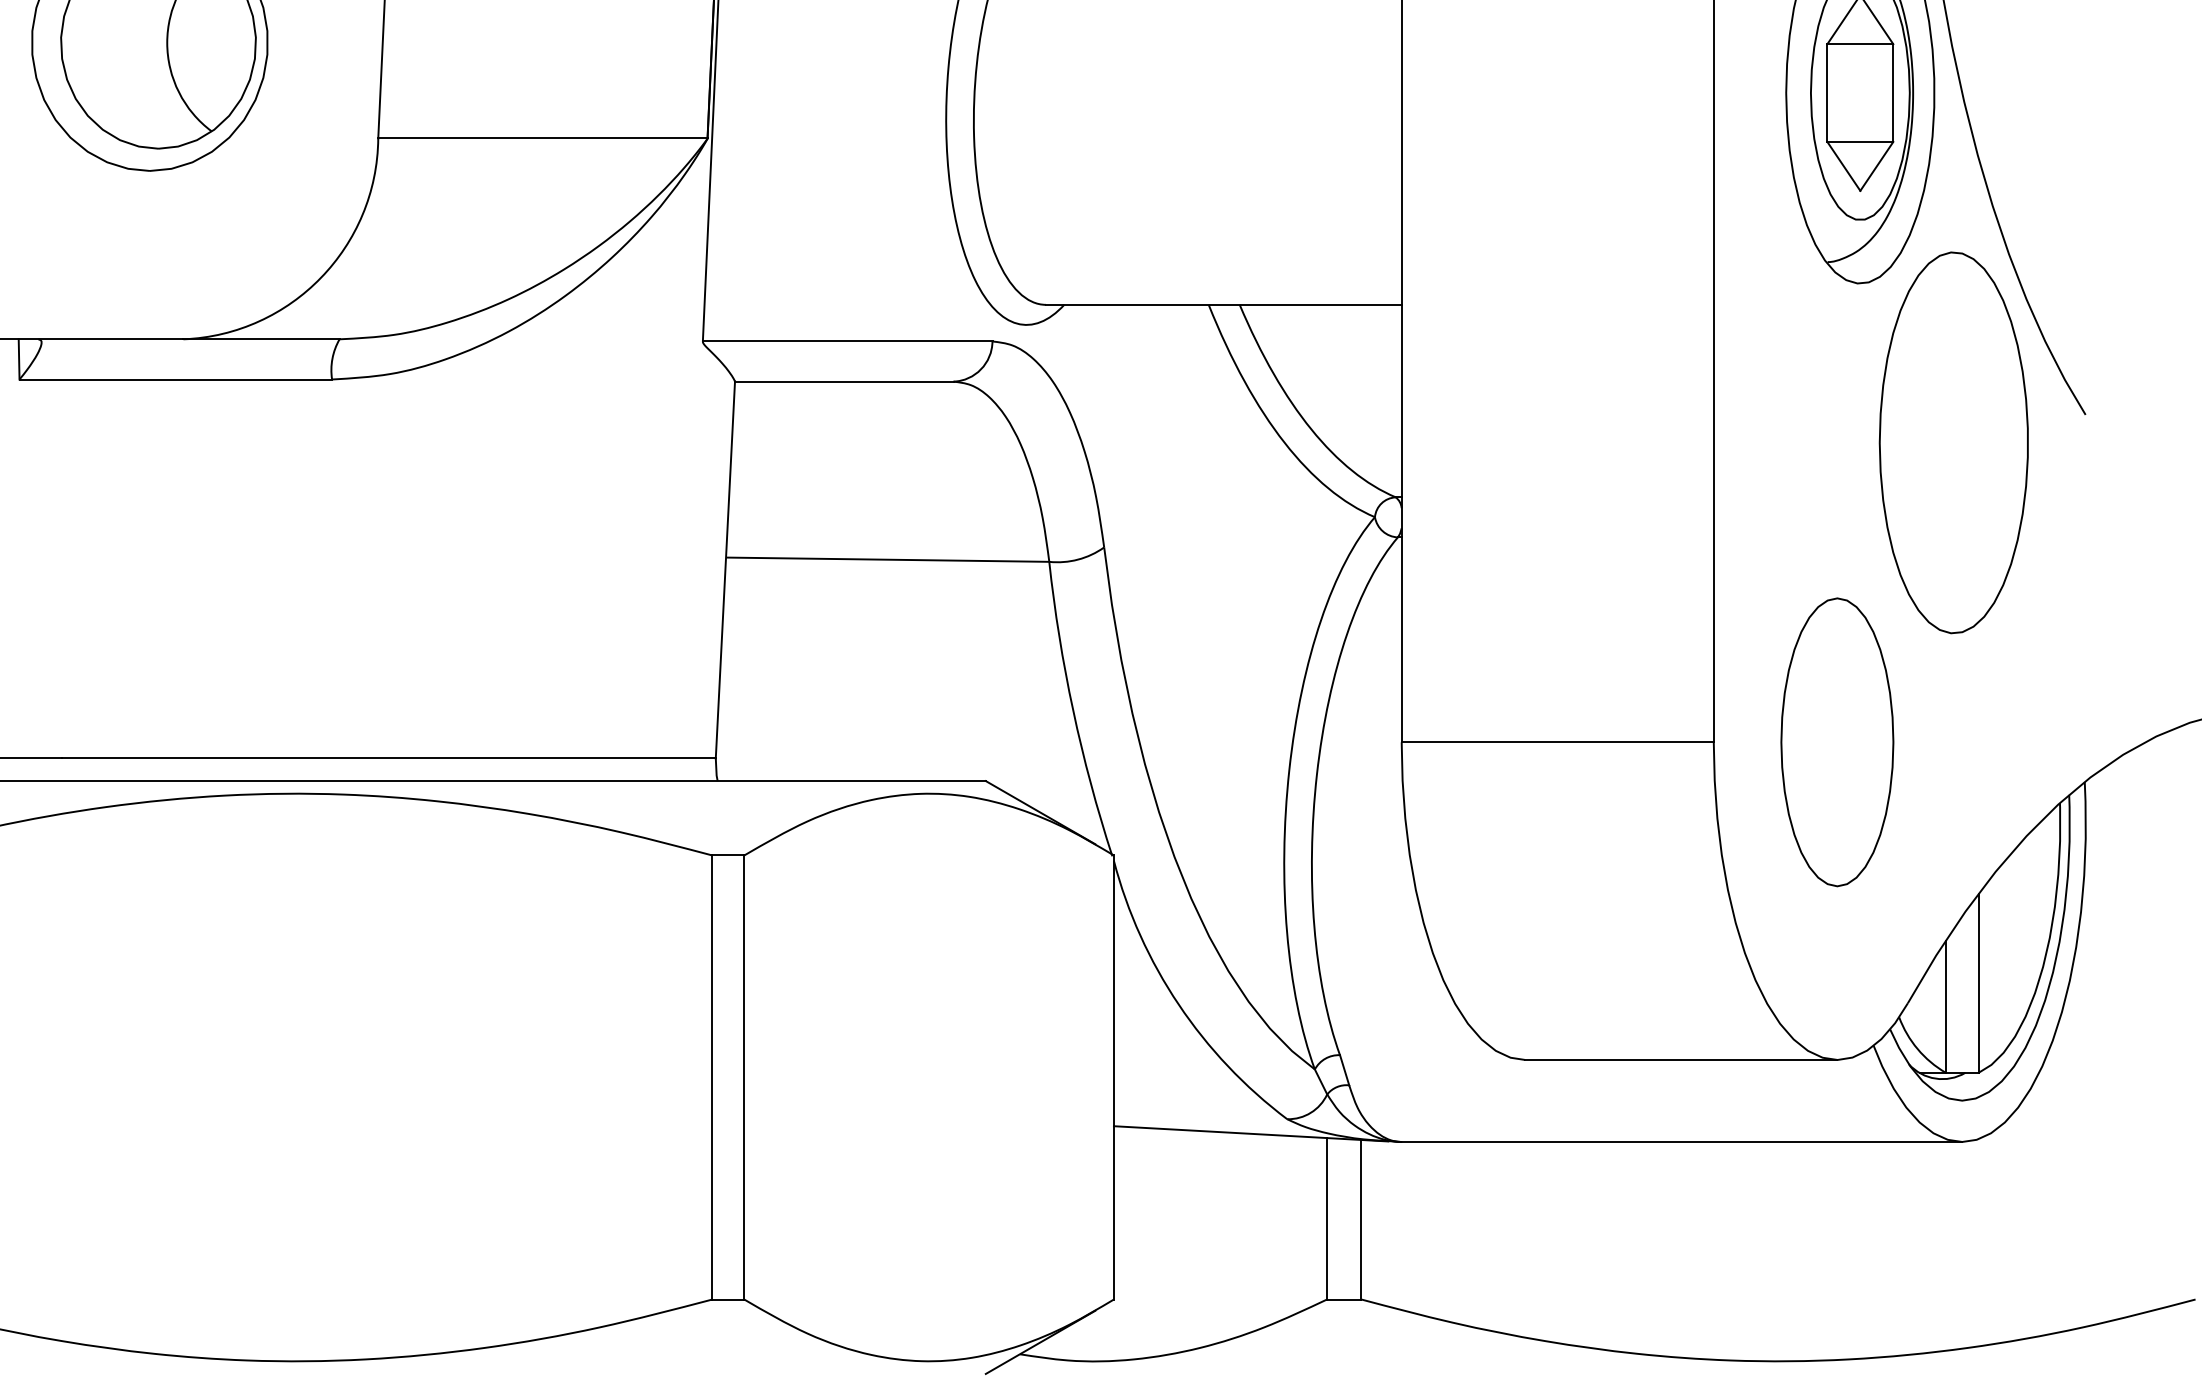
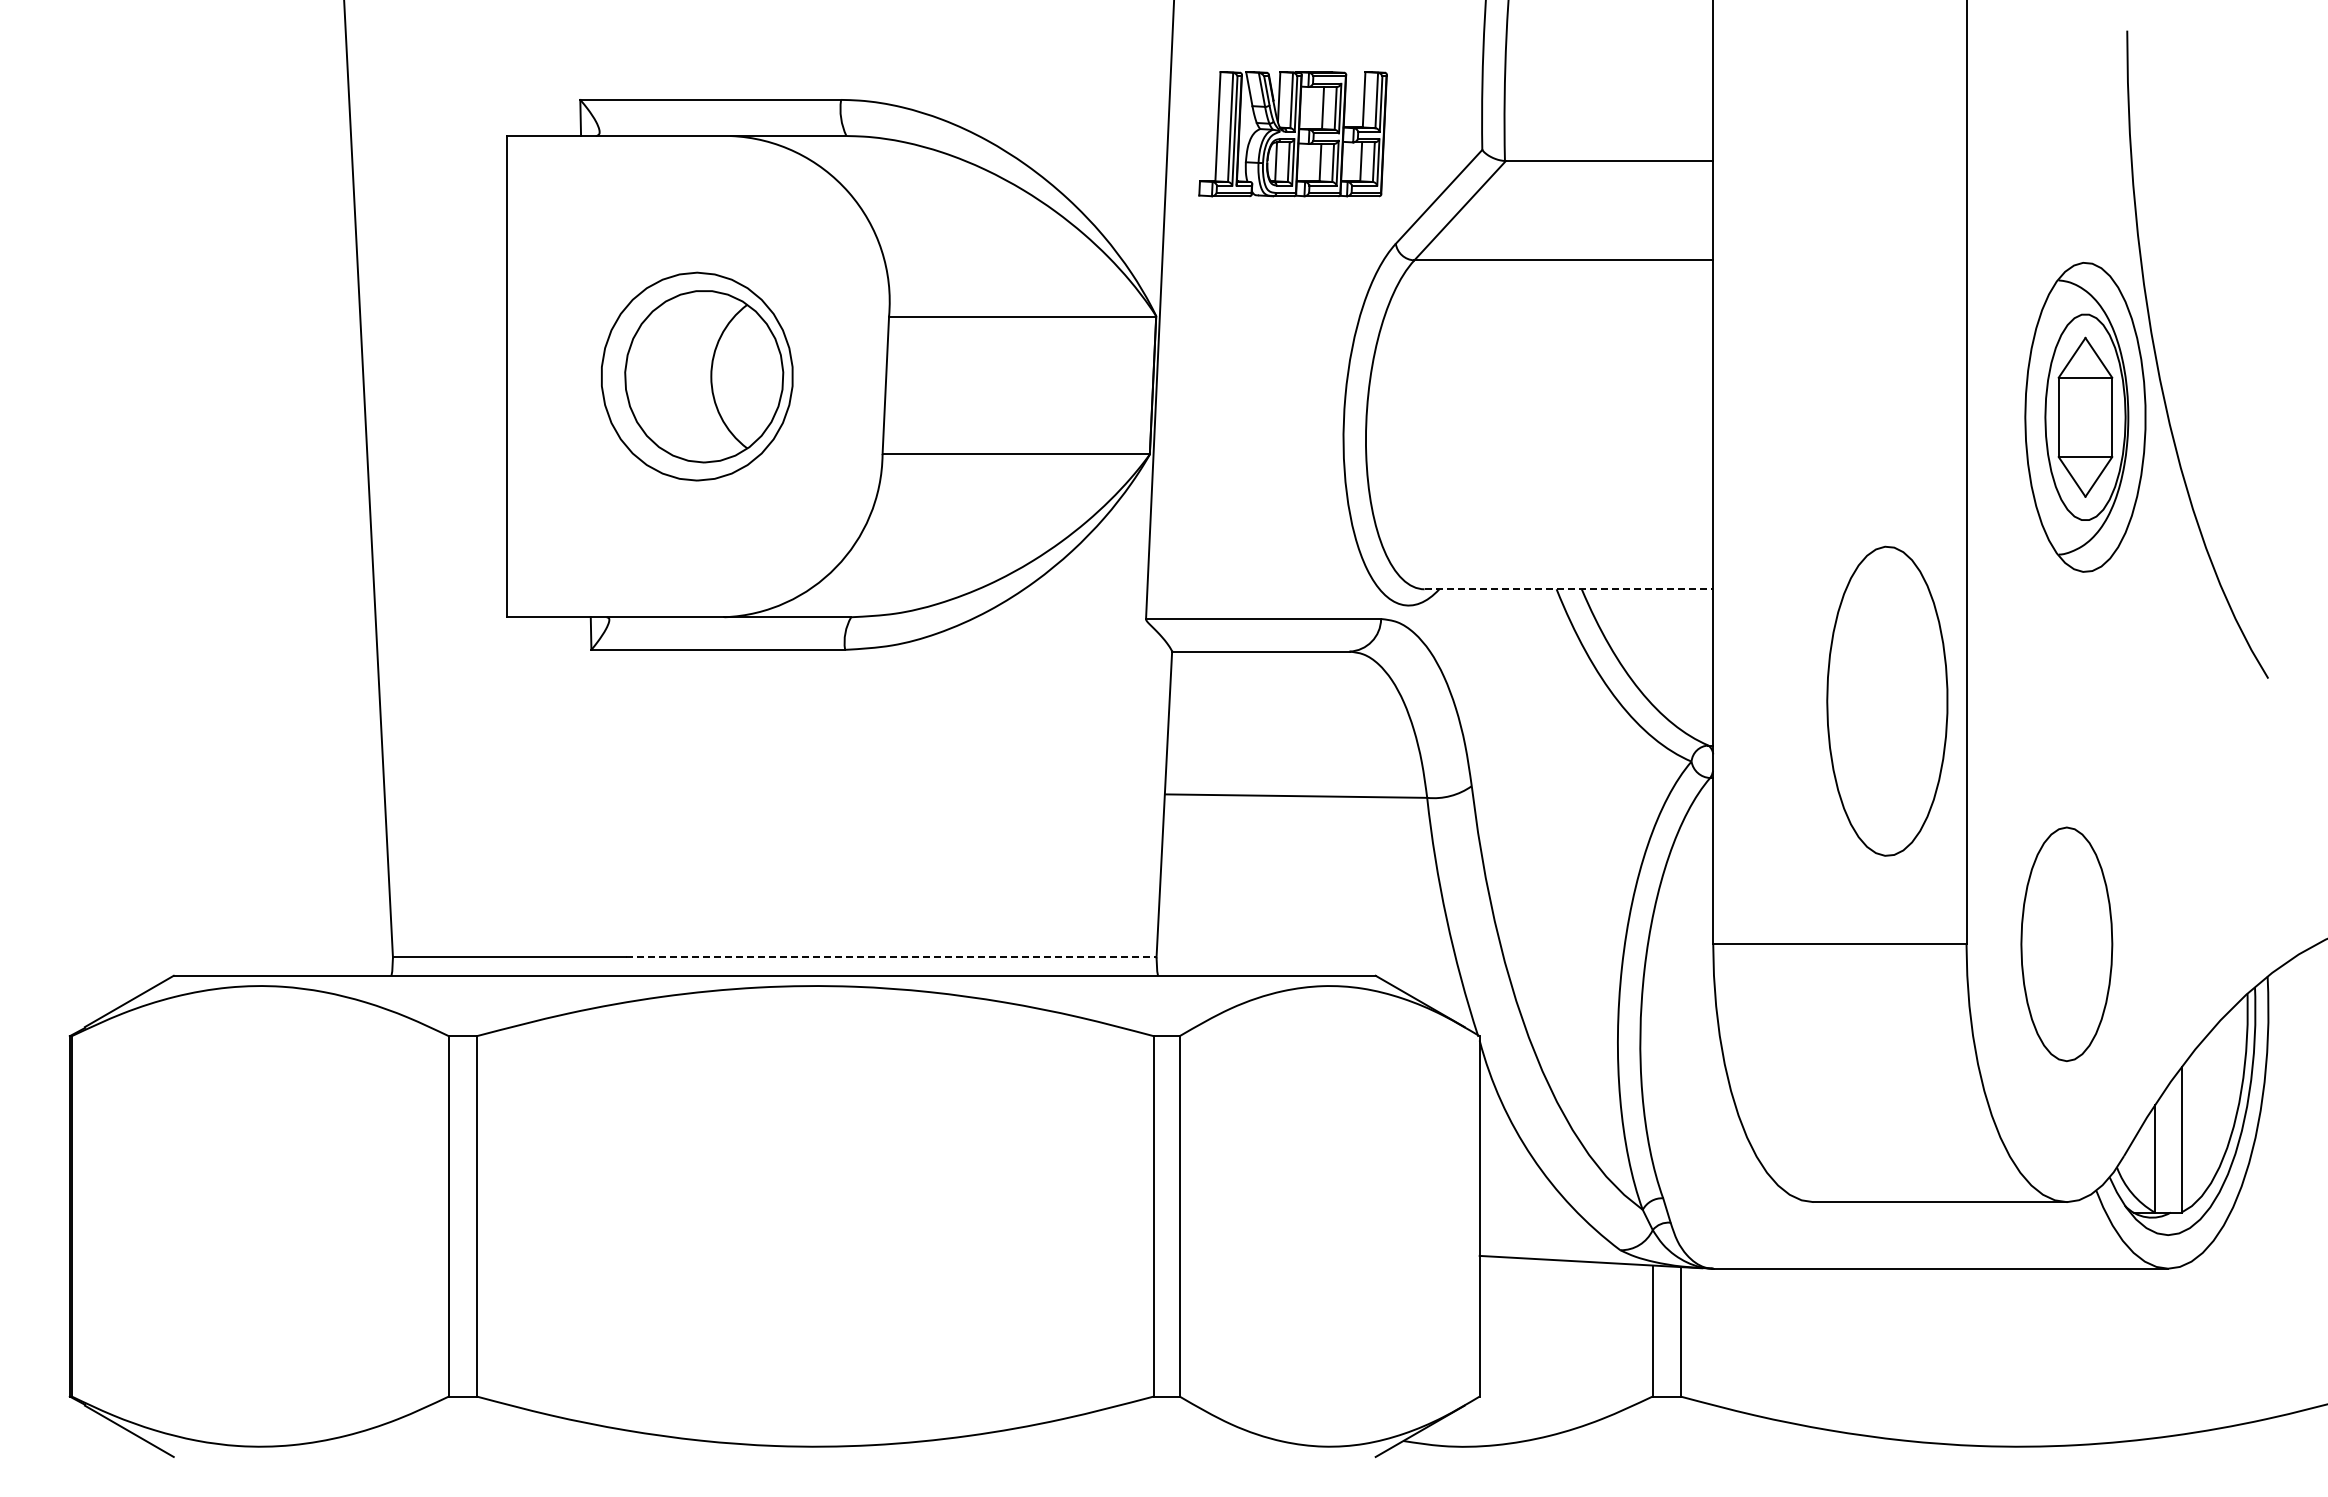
line: (1224, 305) -> (1569, 589), solid -> dashed
part: (1954, 441) -> (1887, 700), moved
line: (389, 758) -> (891, 957), solid -> dashed

